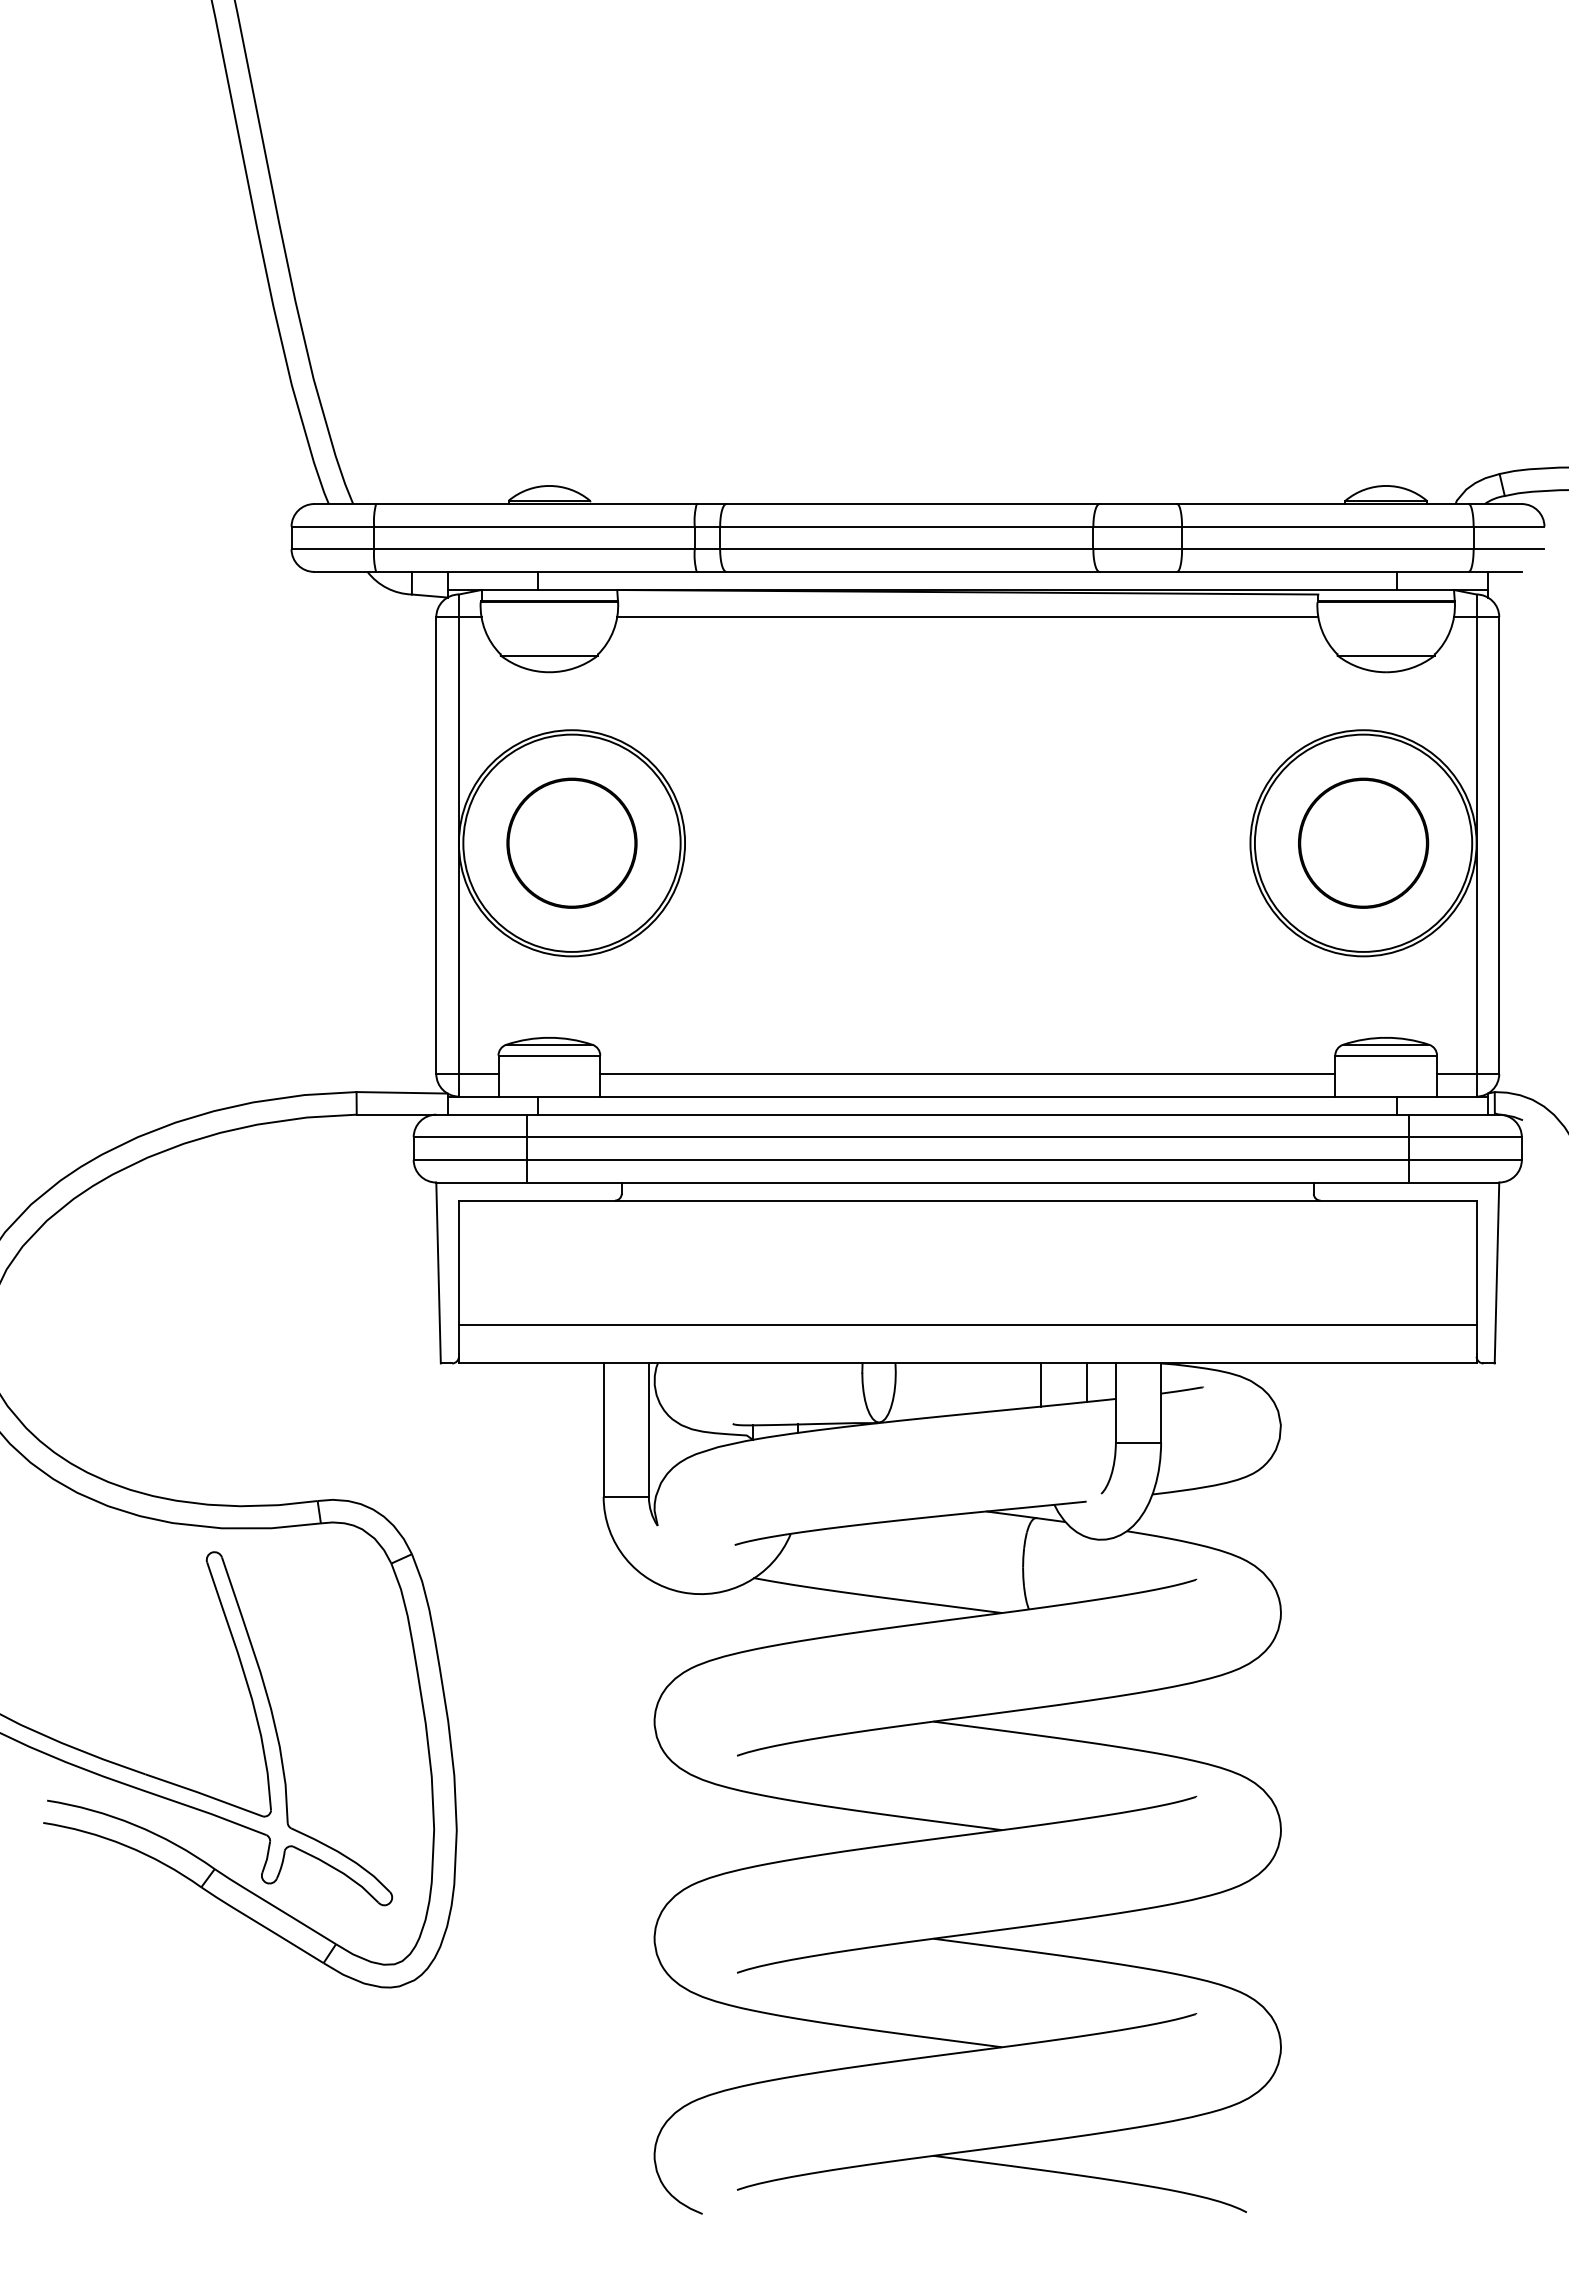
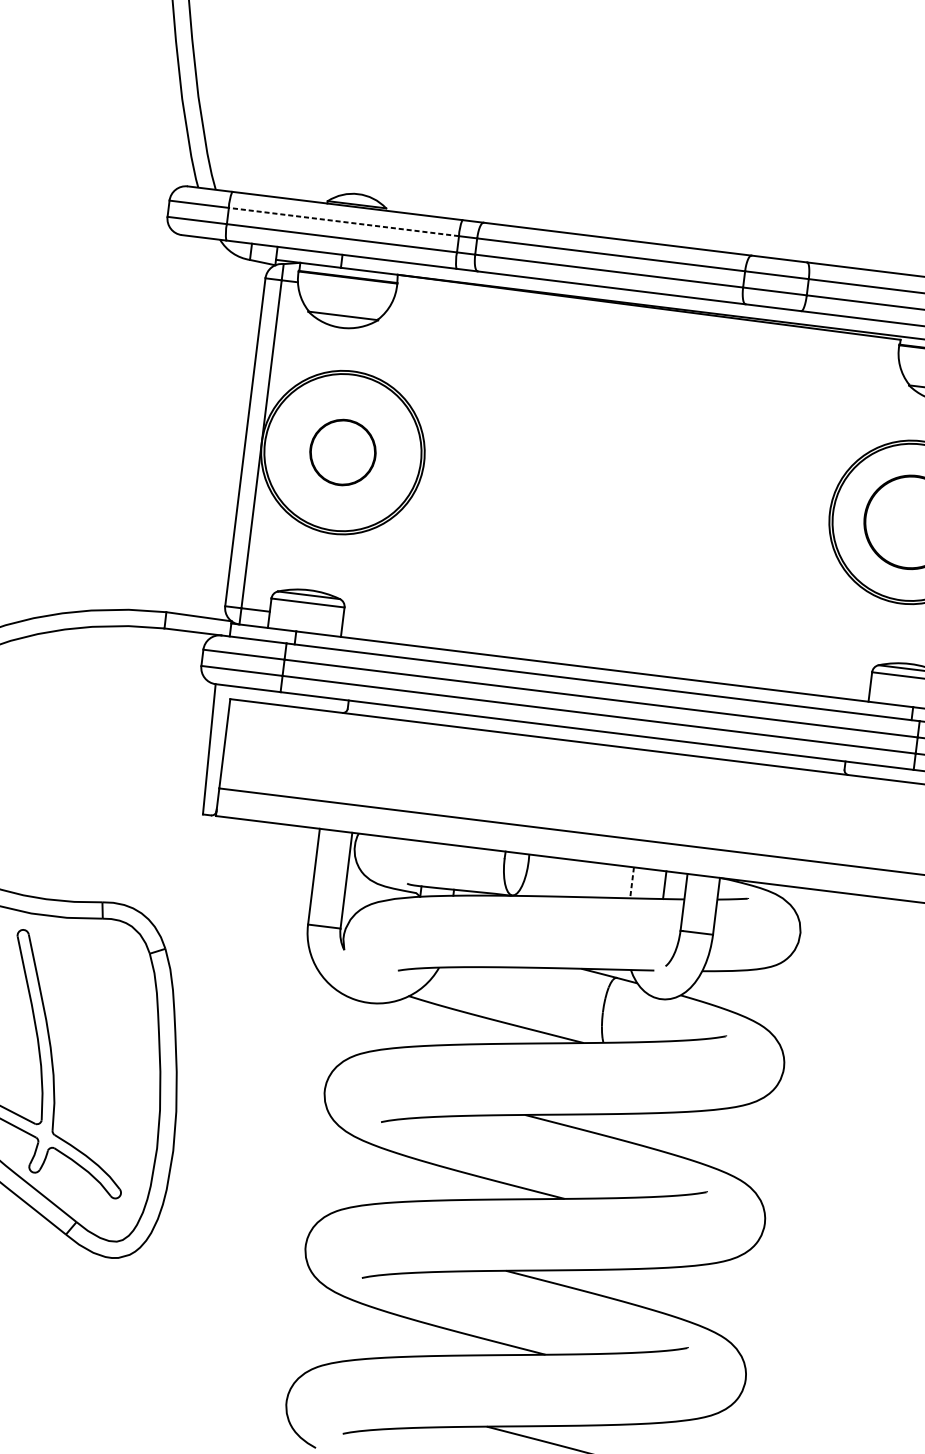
line: (534, 526) -> (343, 221), solid -> dashed
line: (967, 617) -> (646, 325), removed
circle: (571, 842) -> (342, 452), size x0.7
line: (967, 1073) -> (606, 652), removed
line: (1041, 1385) -> (632, 883), solid -> dashed

